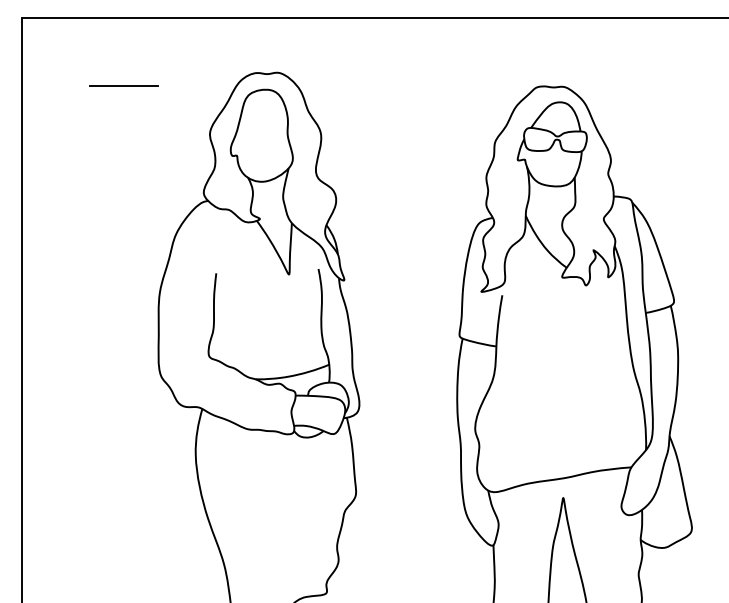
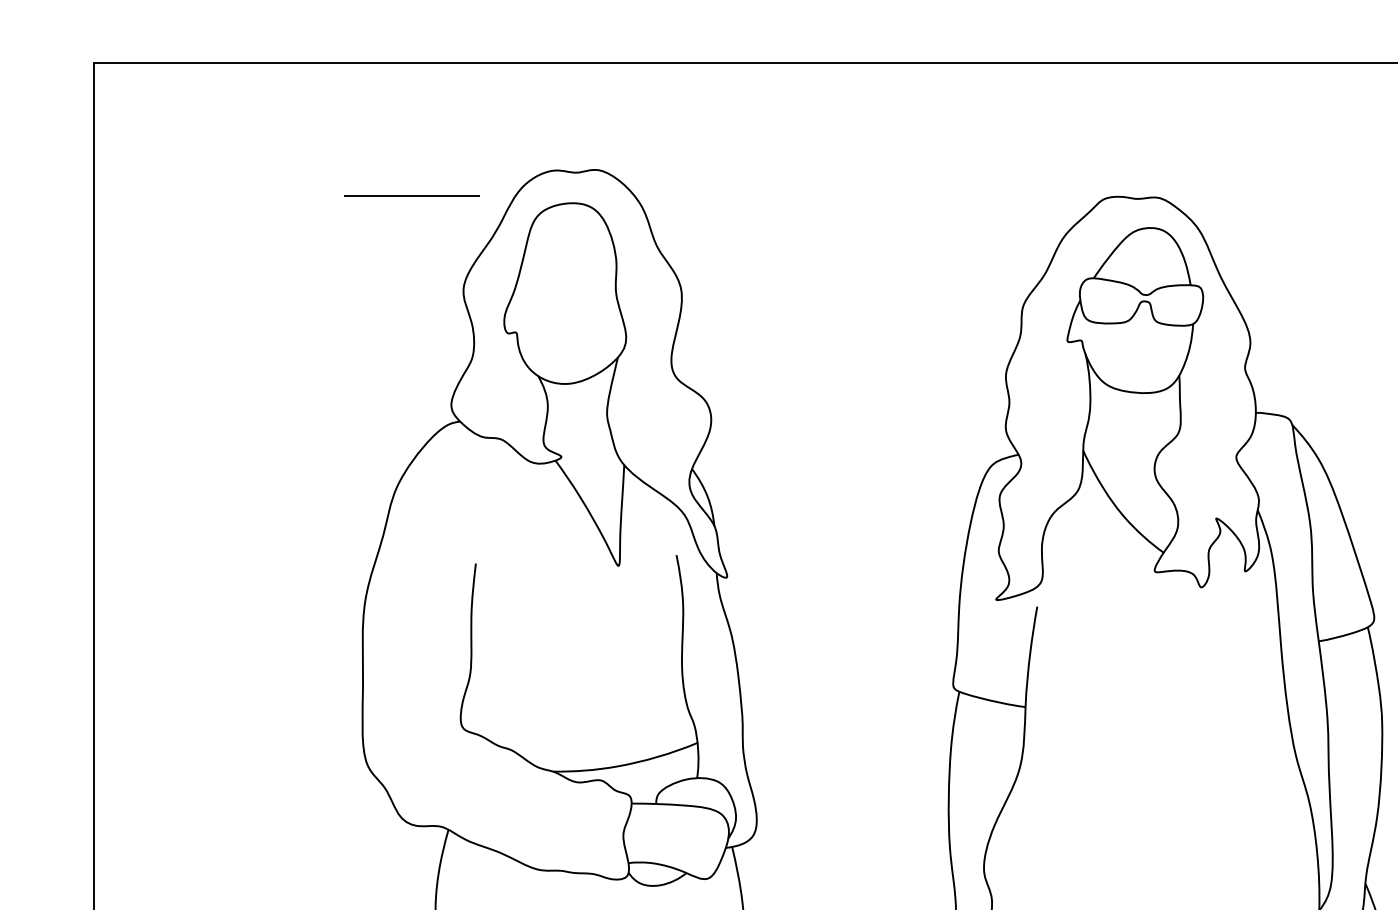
line: (123, 85) -> (411, 194), moved

